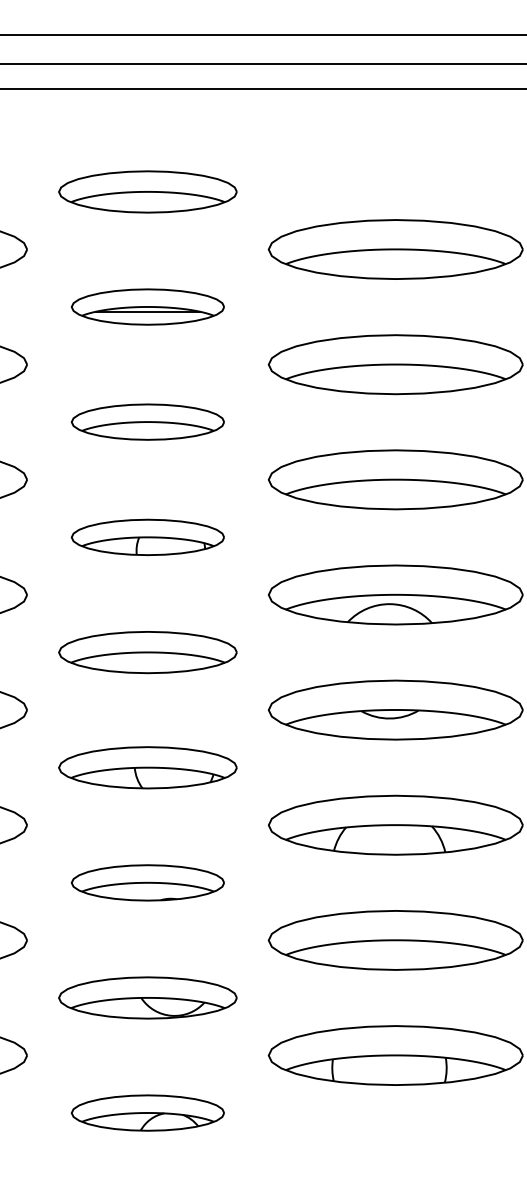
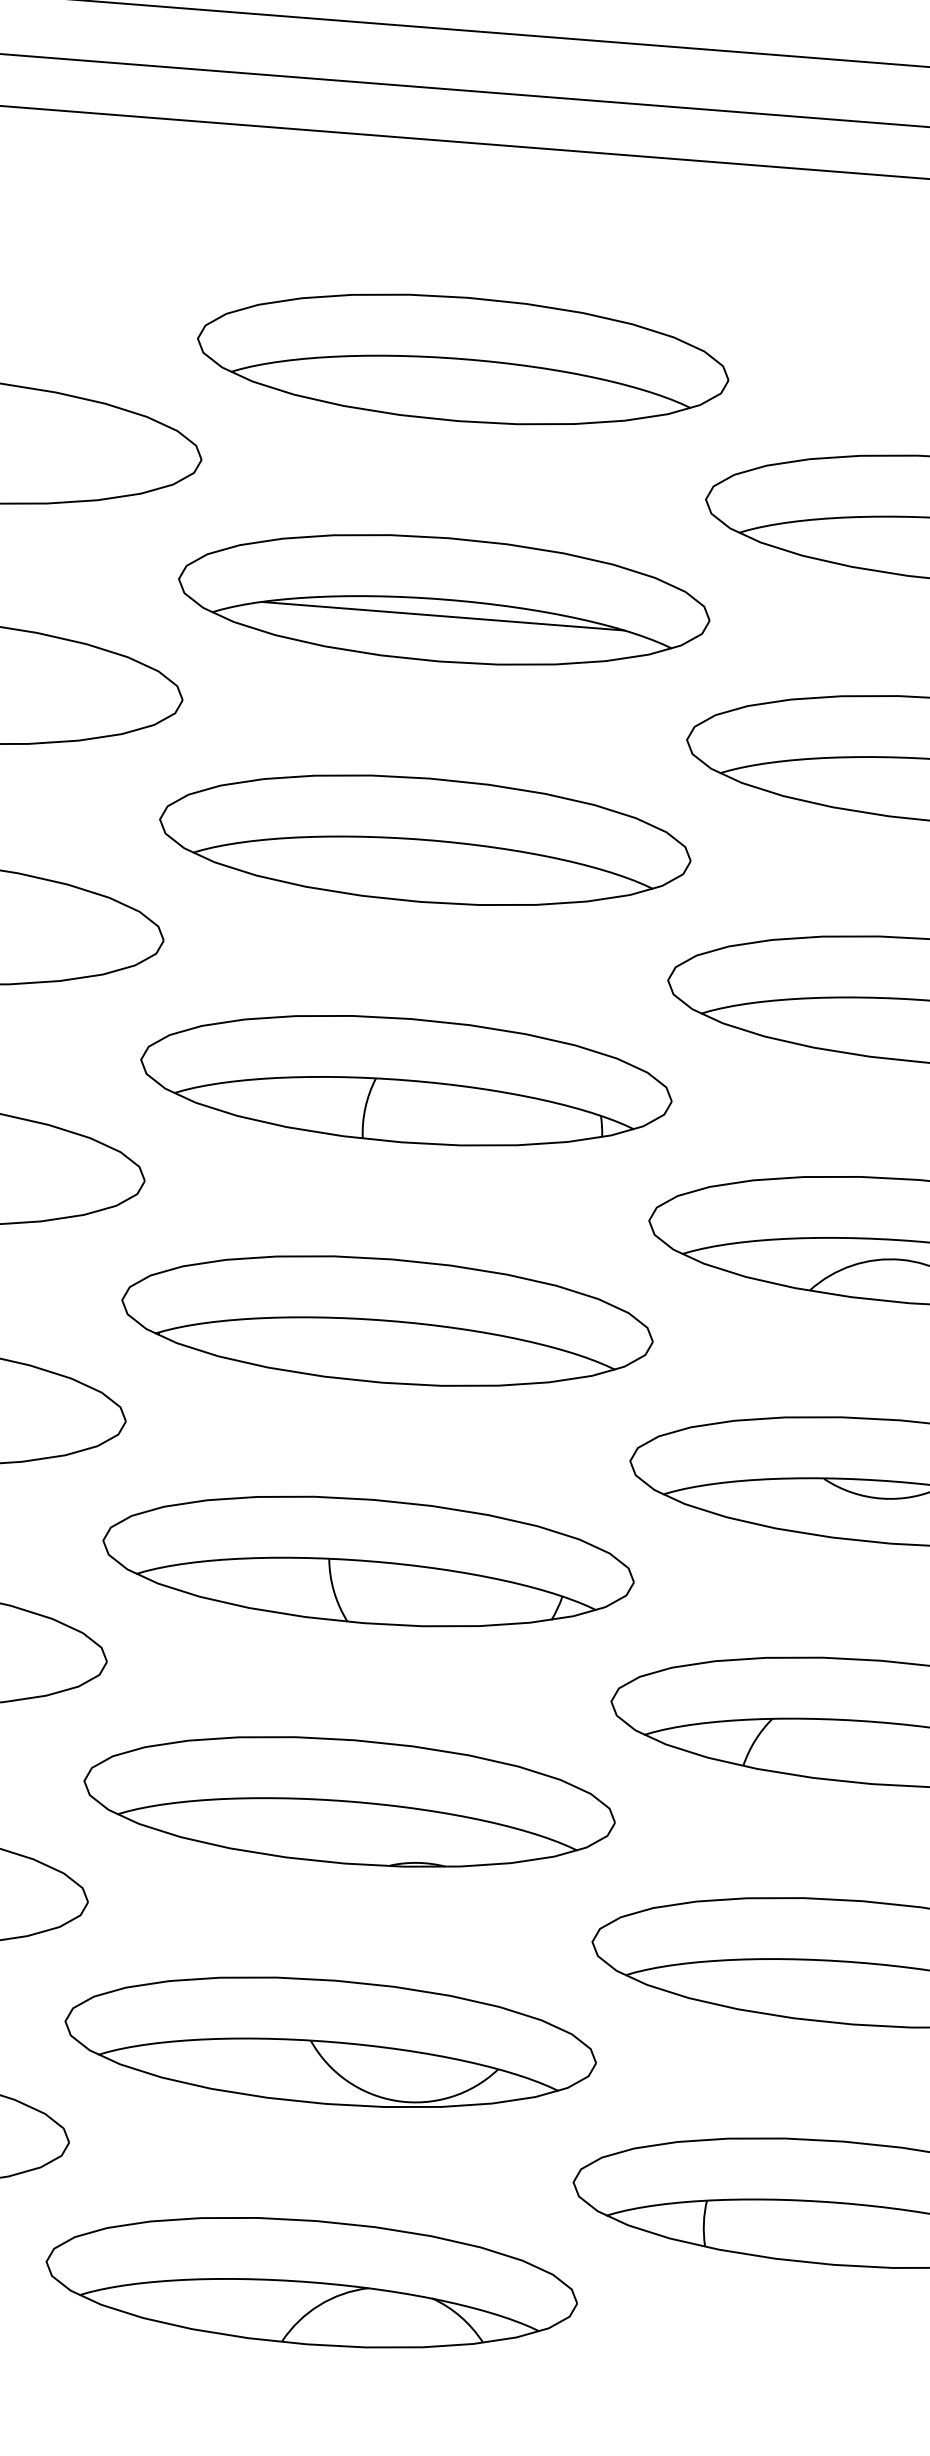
part: (147, 191) -> (462, 358), size x1.43
part: (147, 306) -> (443, 598), size x1.67
part: (147, 421) -> (424, 838), size x1.67
part: (147, 537) -> (405, 1080), size x1.67
part: (147, 652) -> (386, 1320), size x1.43
part: (147, 767) -> (367, 1560), size x1.43
part: (147, 882) -> (348, 1801), size x1.67
part: (147, 997) -> (329, 2041), size x1.43
part: (147, 1112) -> (310, 2281), size x1.67

